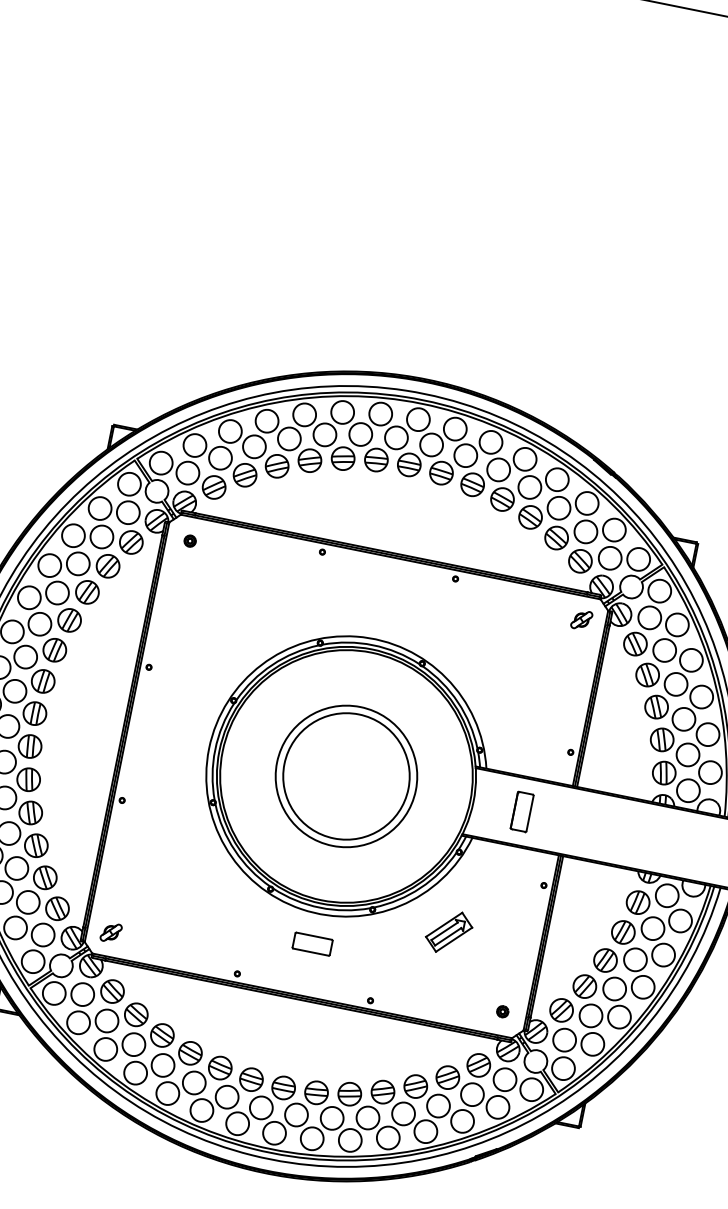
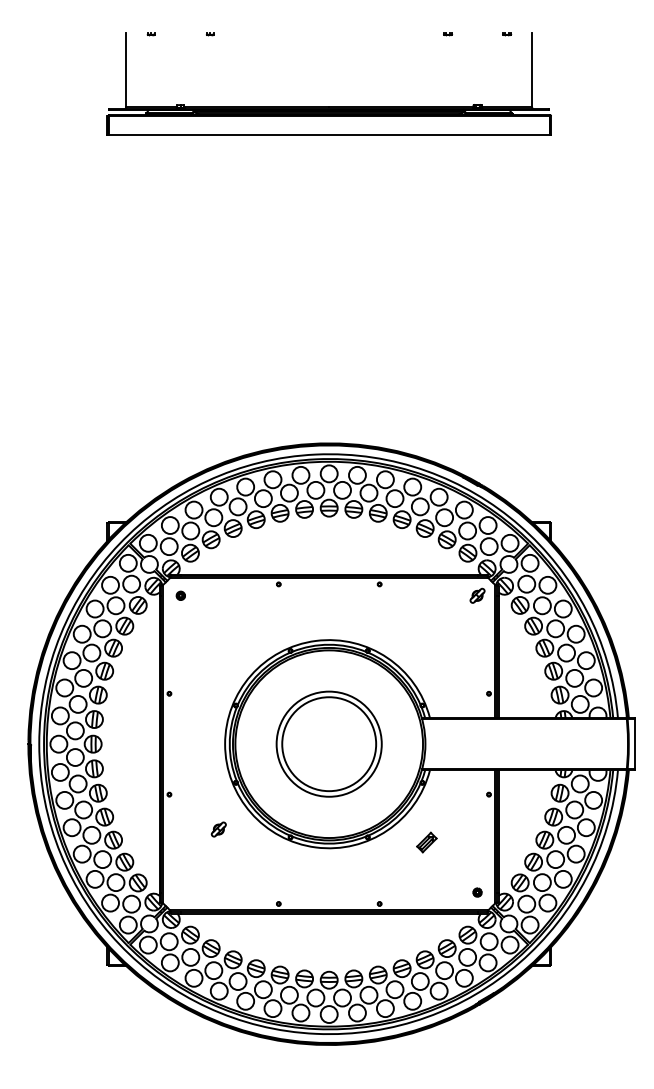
part: (522, 812) -> (462, 744), removed
part: (110, 932) -> (218, 829), moved
part: (448, 932) -> (426, 842), size x0.6
part: (312, 944) -> (329, 871), removed

